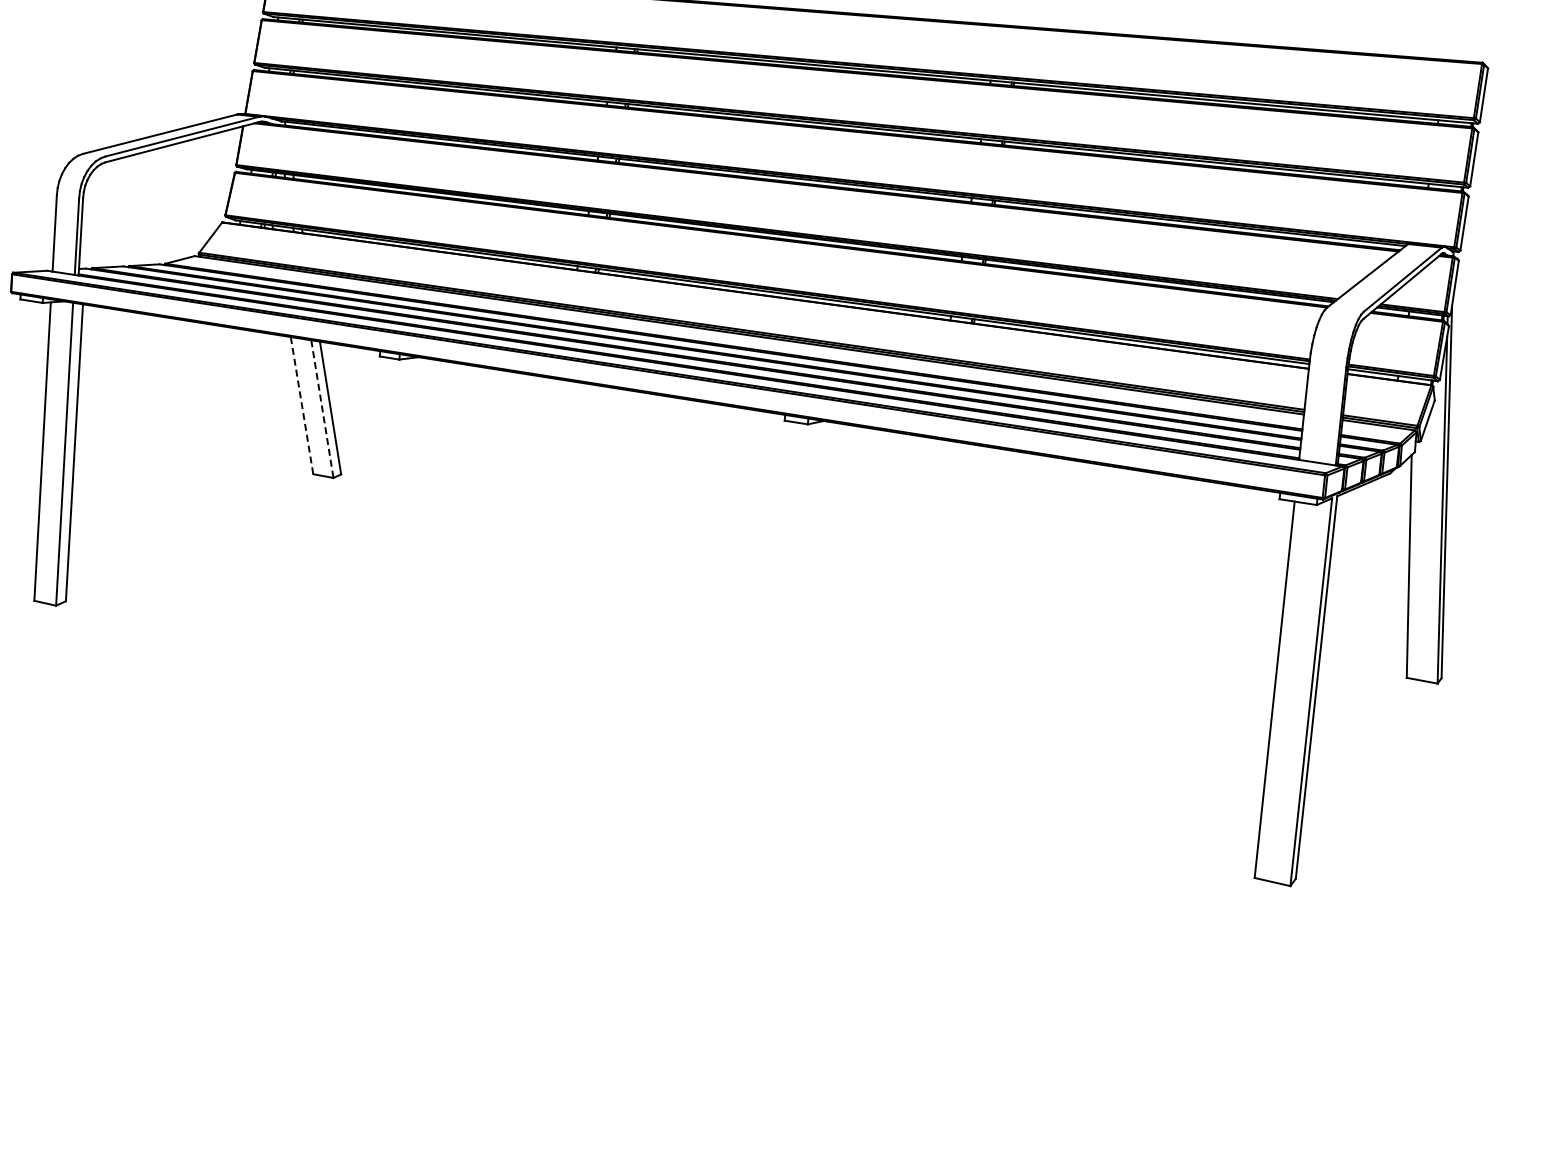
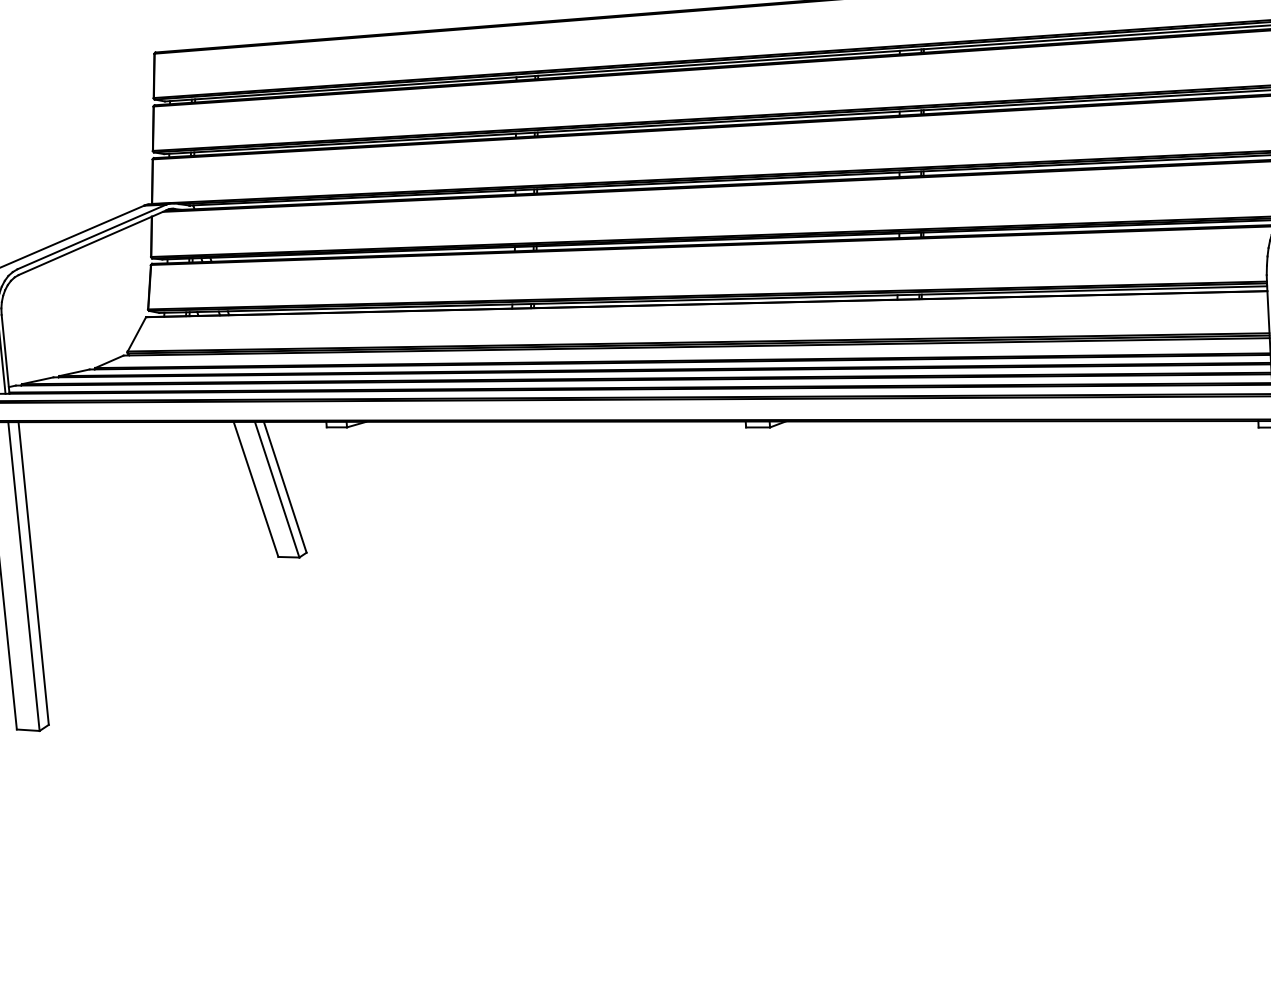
line: (302, 406) -> (256, 490), dashed -> solid
line: (322, 409) -> (277, 490), dashed -> solid

